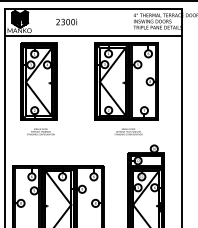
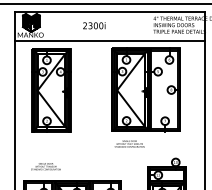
text: (66, 21) -> (94, 25), moved
text: (40, 131) -> (45, 166), moved
text: (128, 131) -> (129, 143), moved

